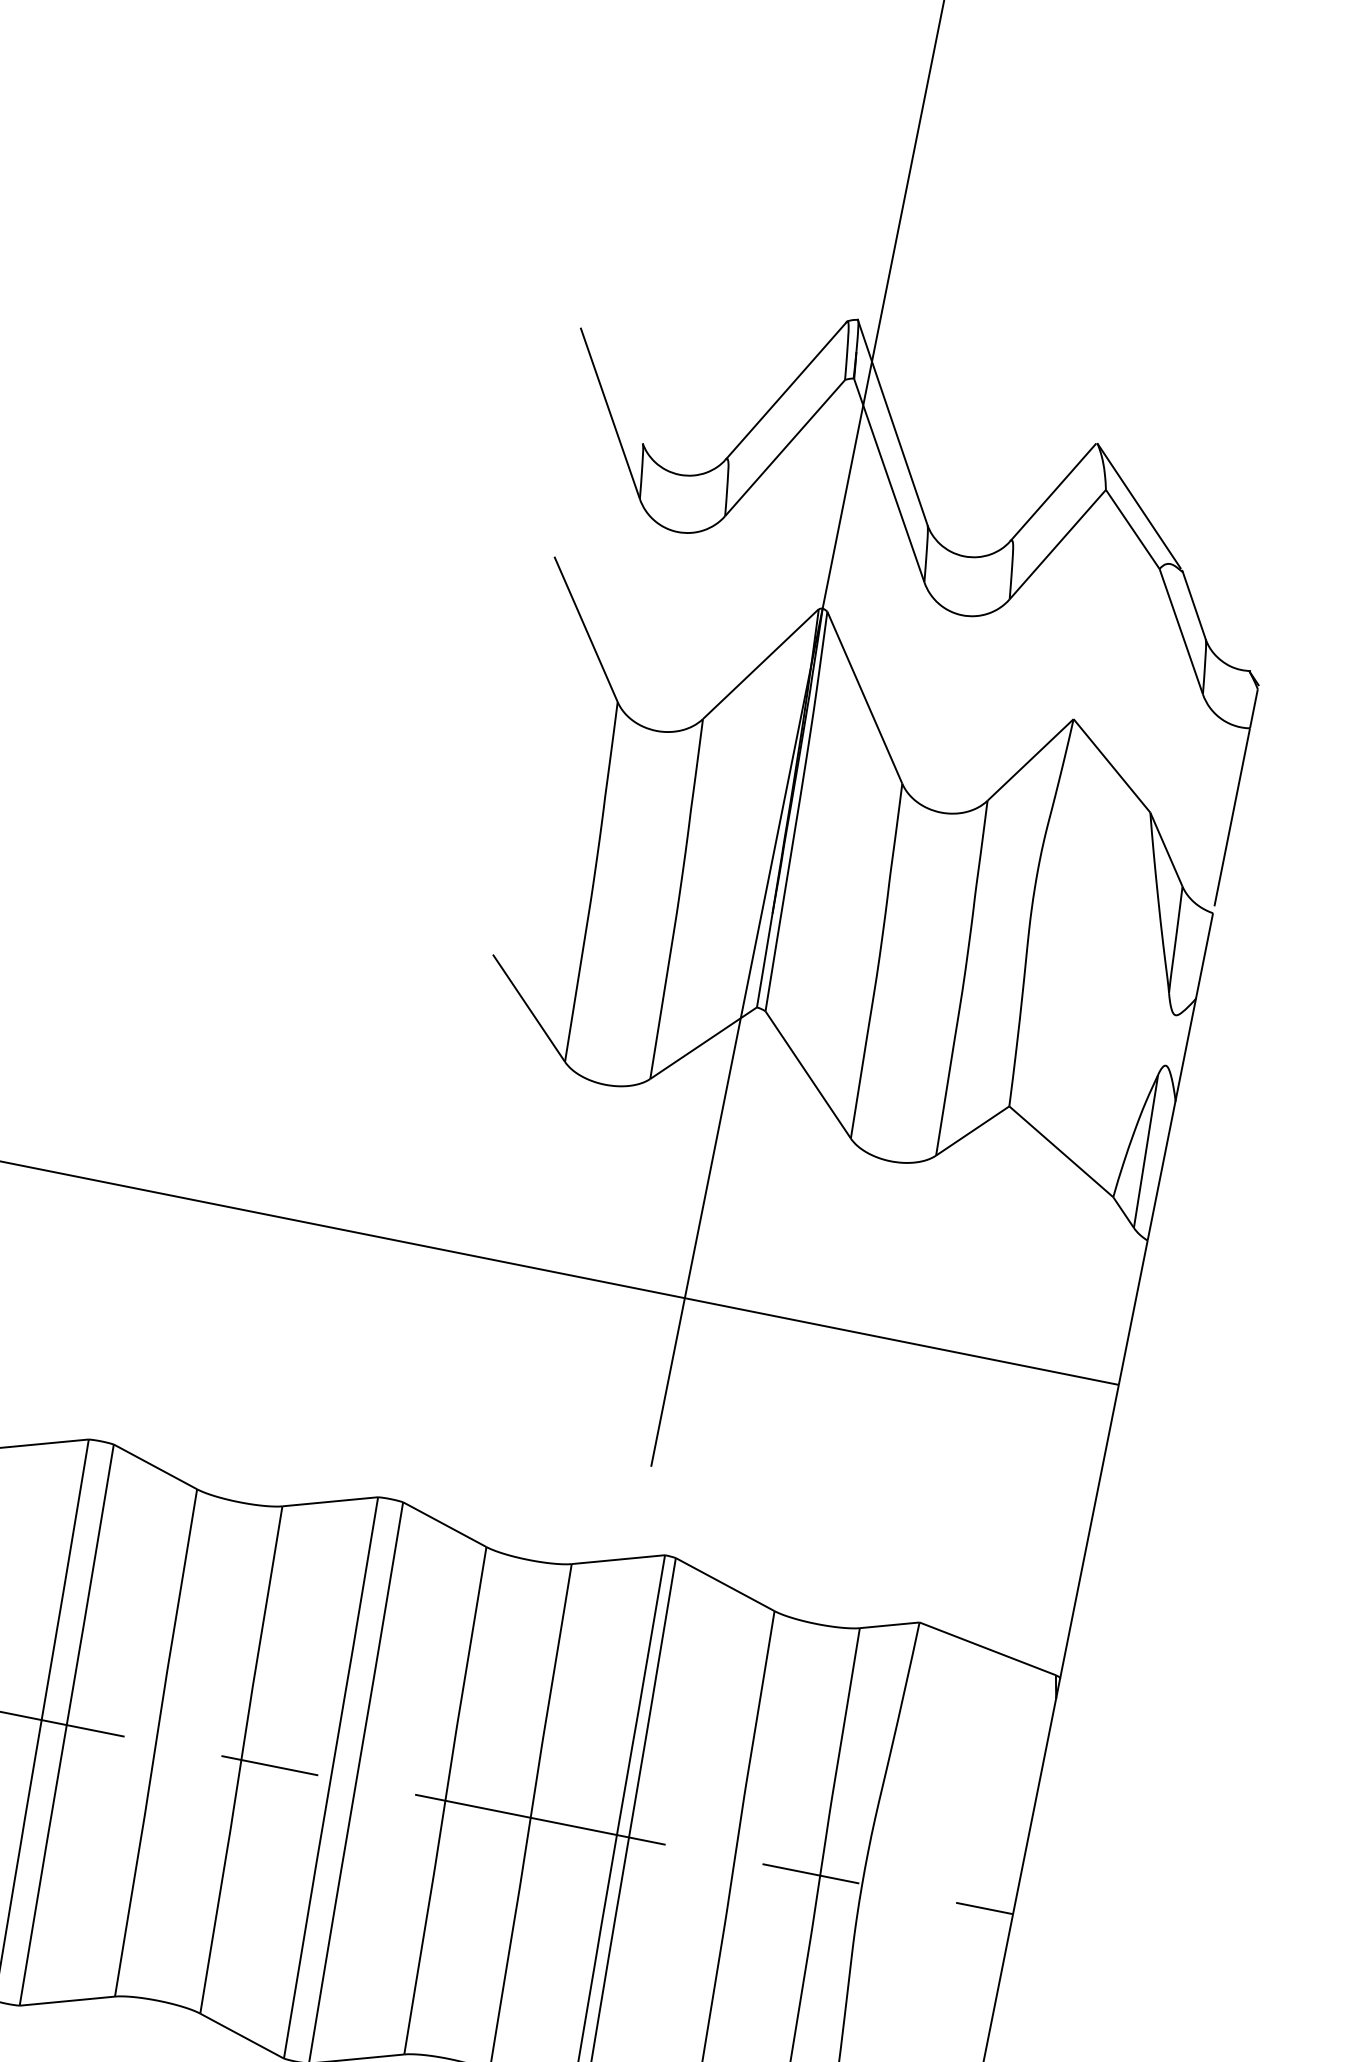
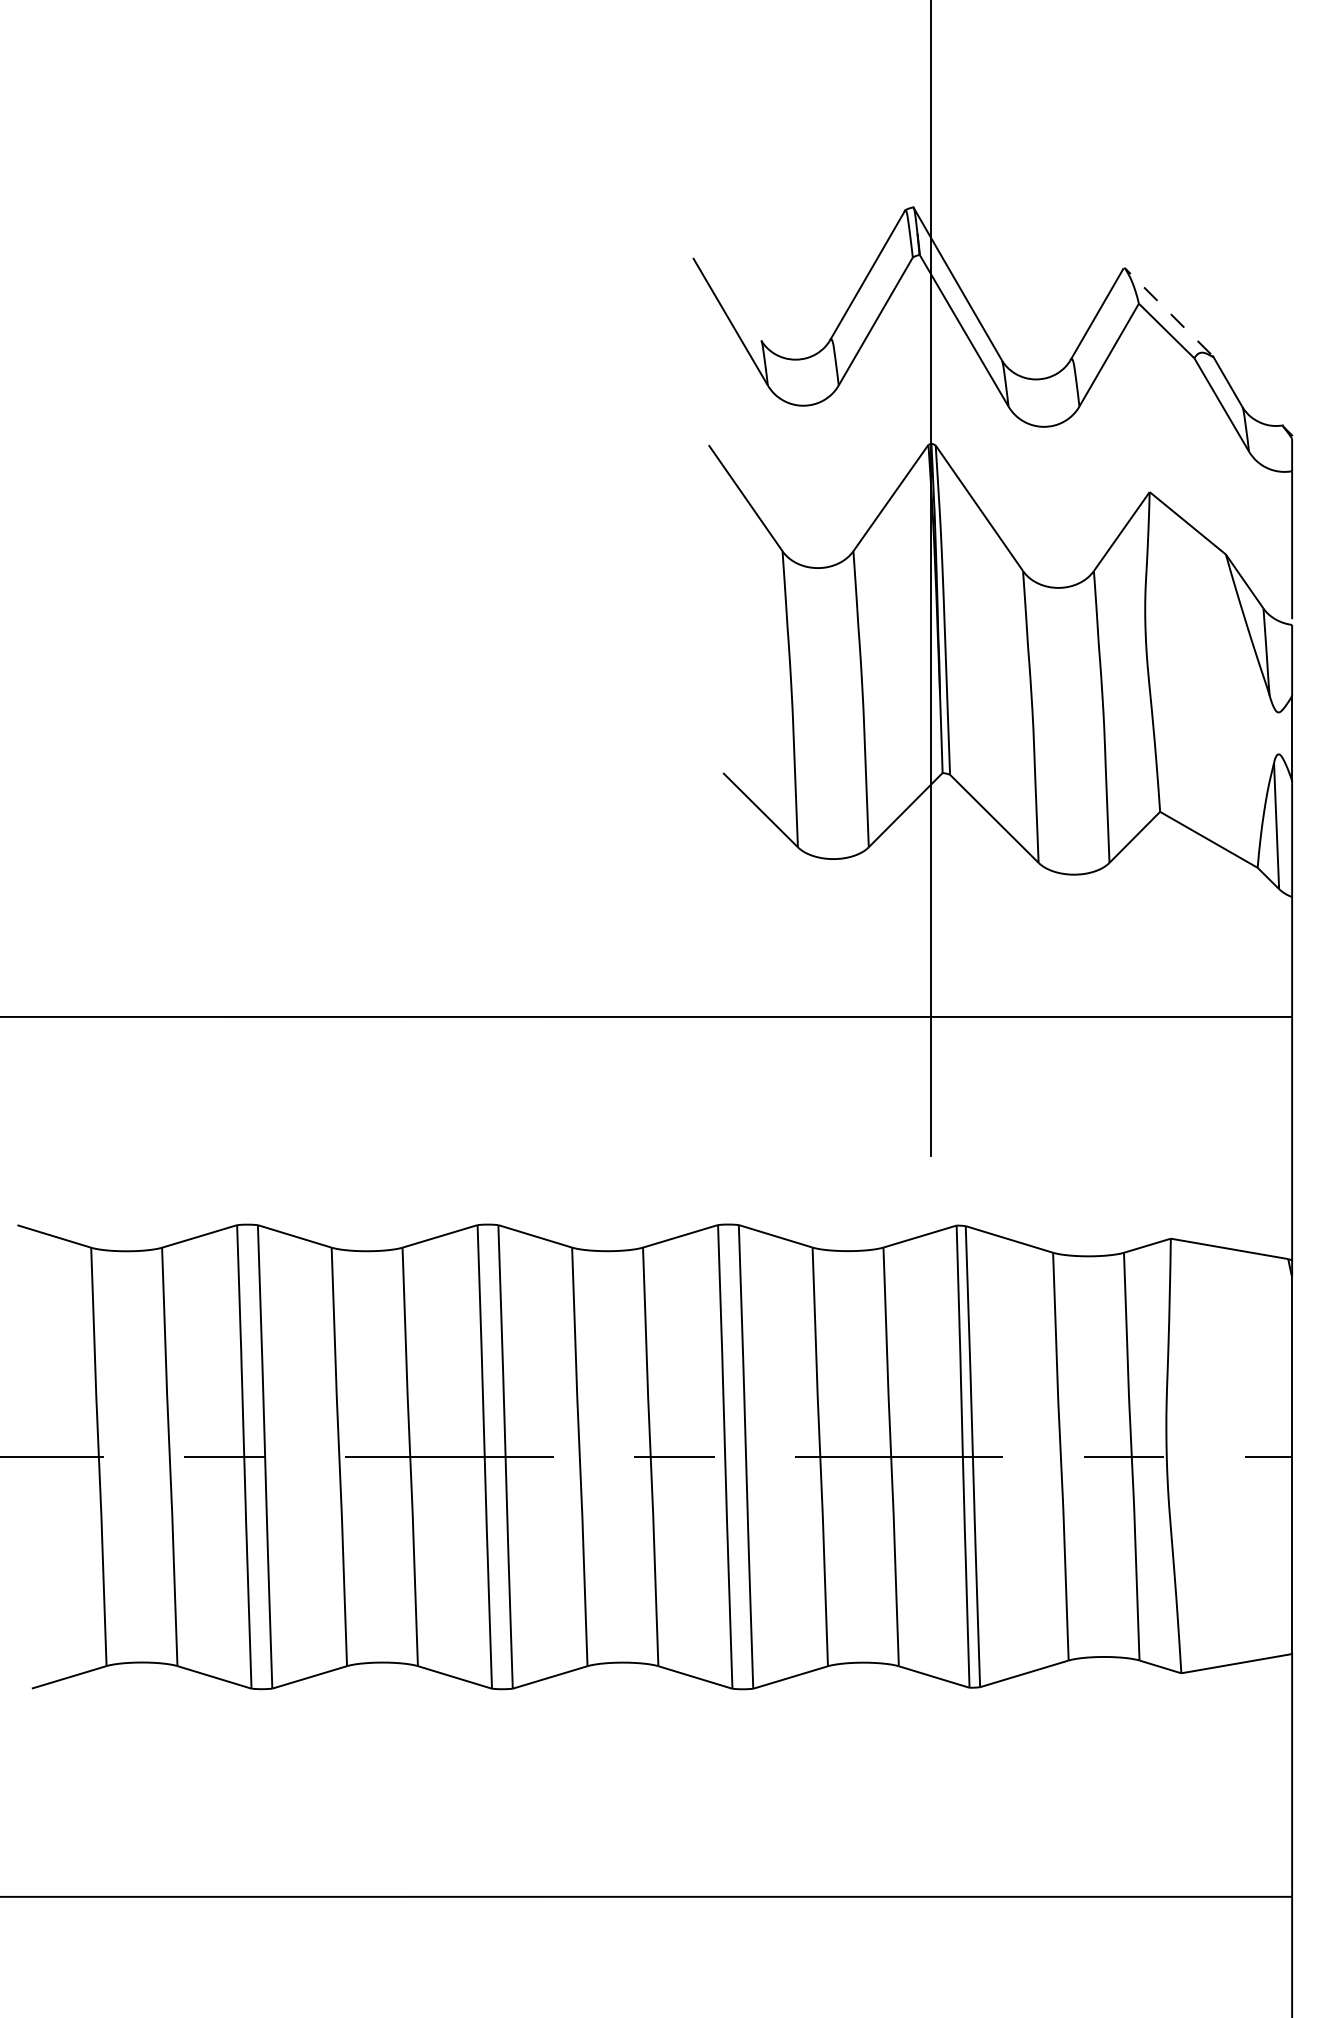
line: (1139, 506) -> (1168, 311), solid -> dashed

